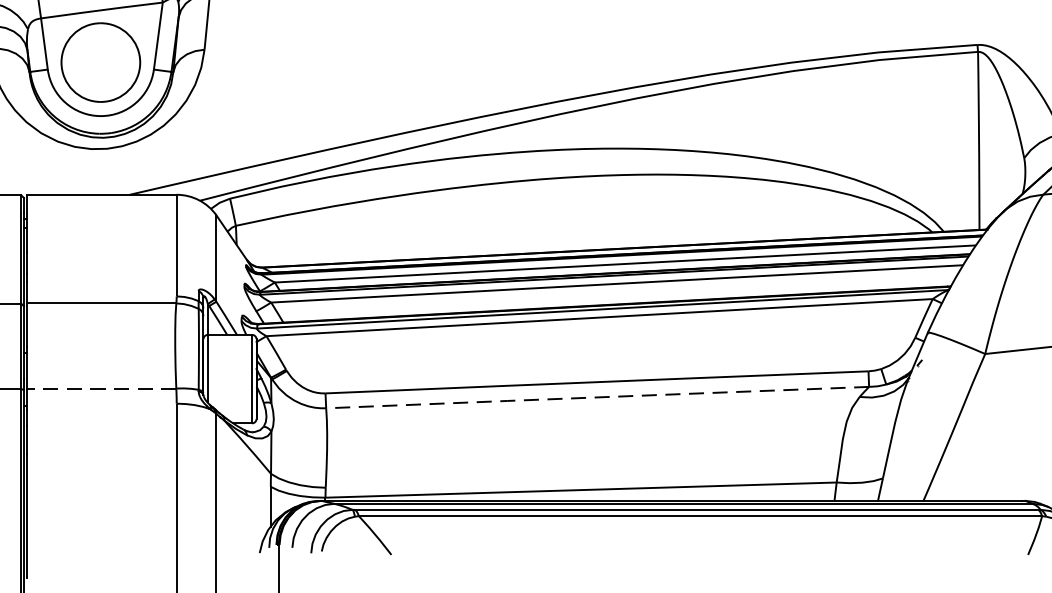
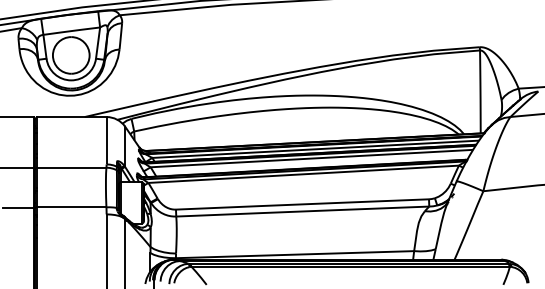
line: (101, 388) -> (71, 207), dashed -> solid
line: (597, 397) -> (302, 211), dashed -> solid

